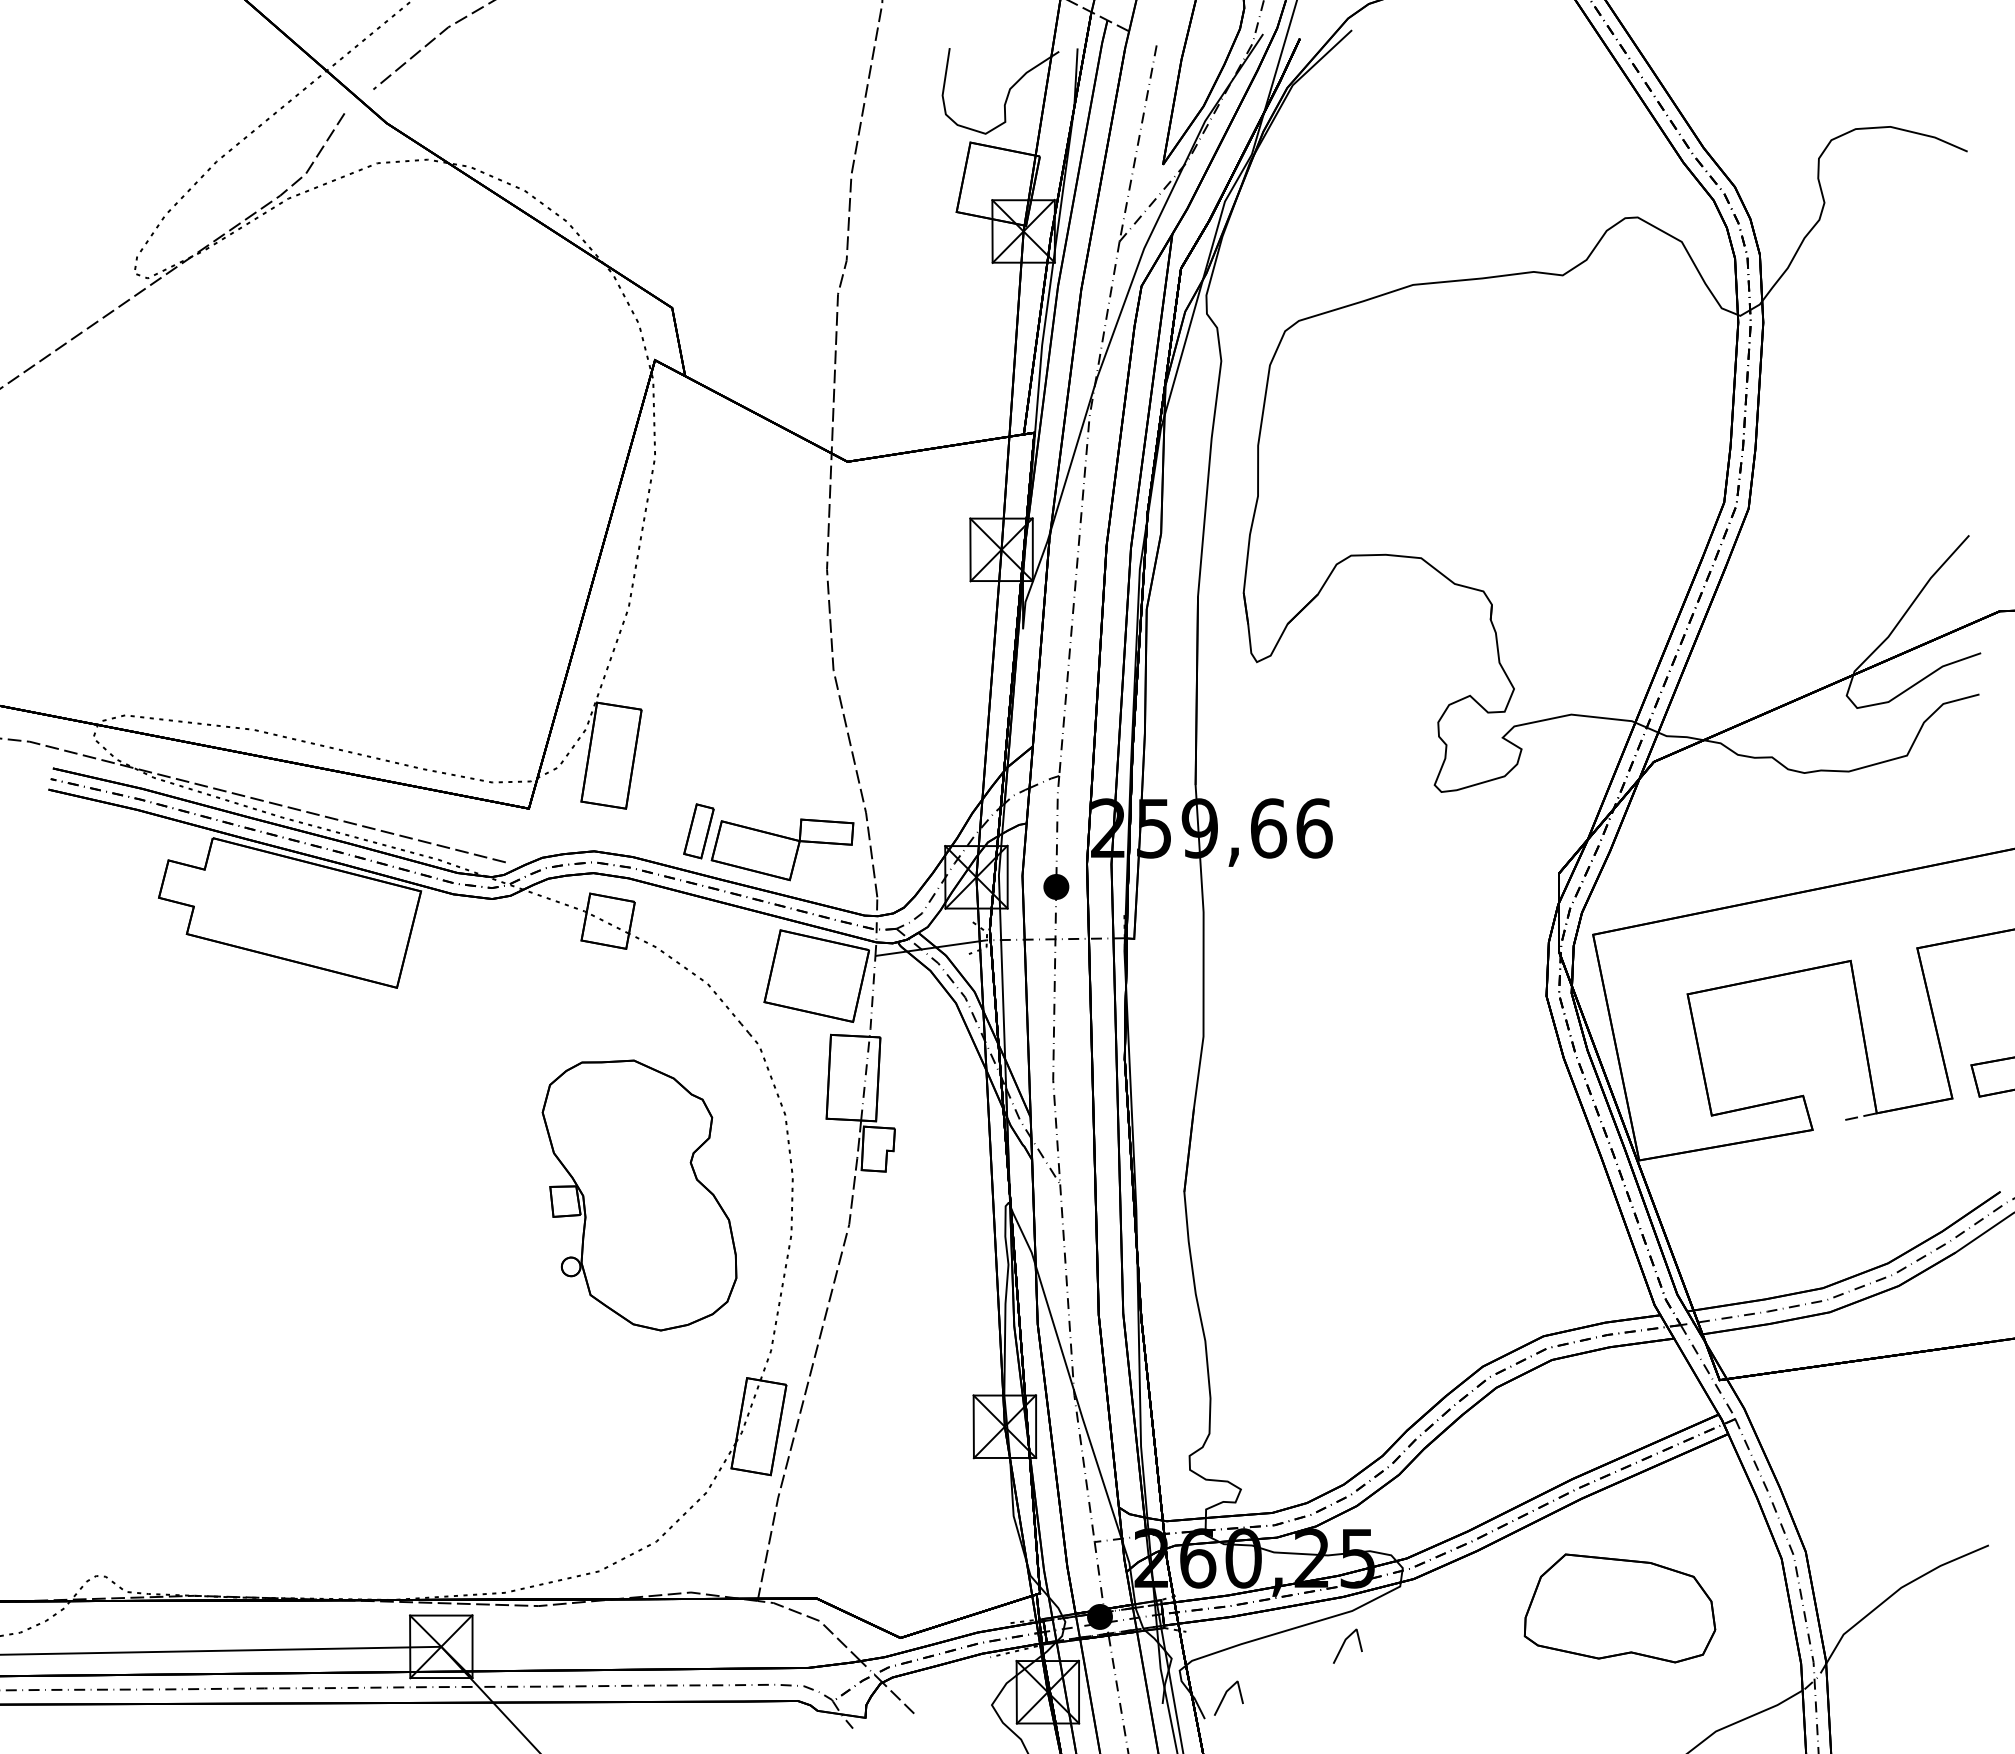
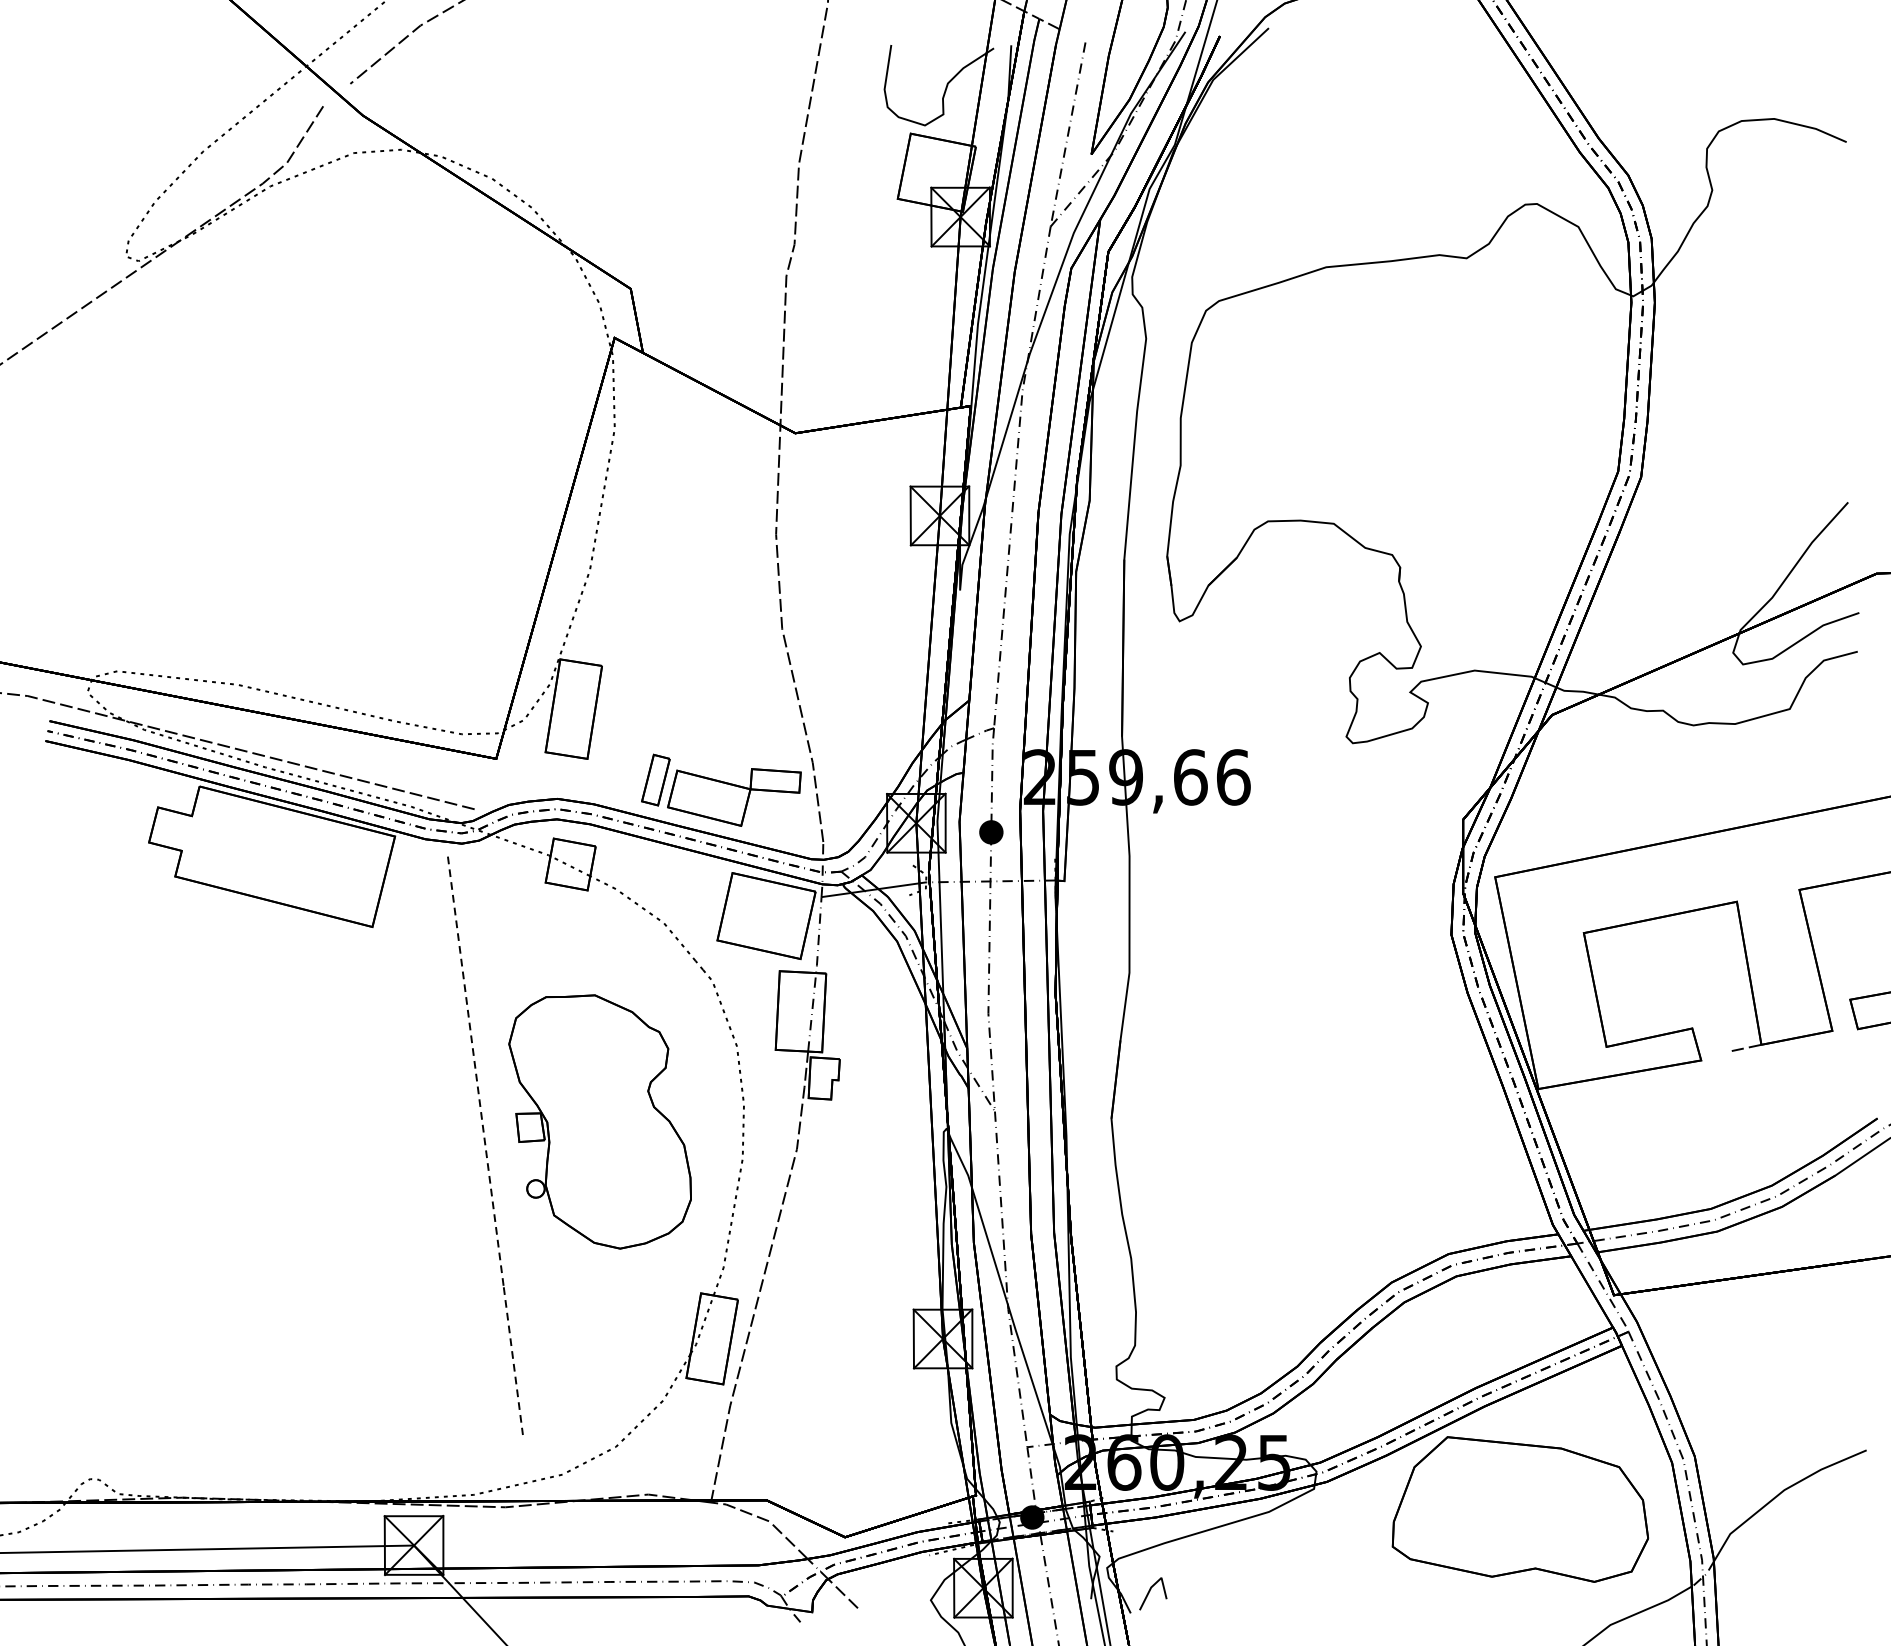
part: (517, 1220) -> (485, 1145), added
part: (1619, 1608) -> (1519, 1509), size x1.43
line: (1344, 1644) -> (1261, 1543), removed

